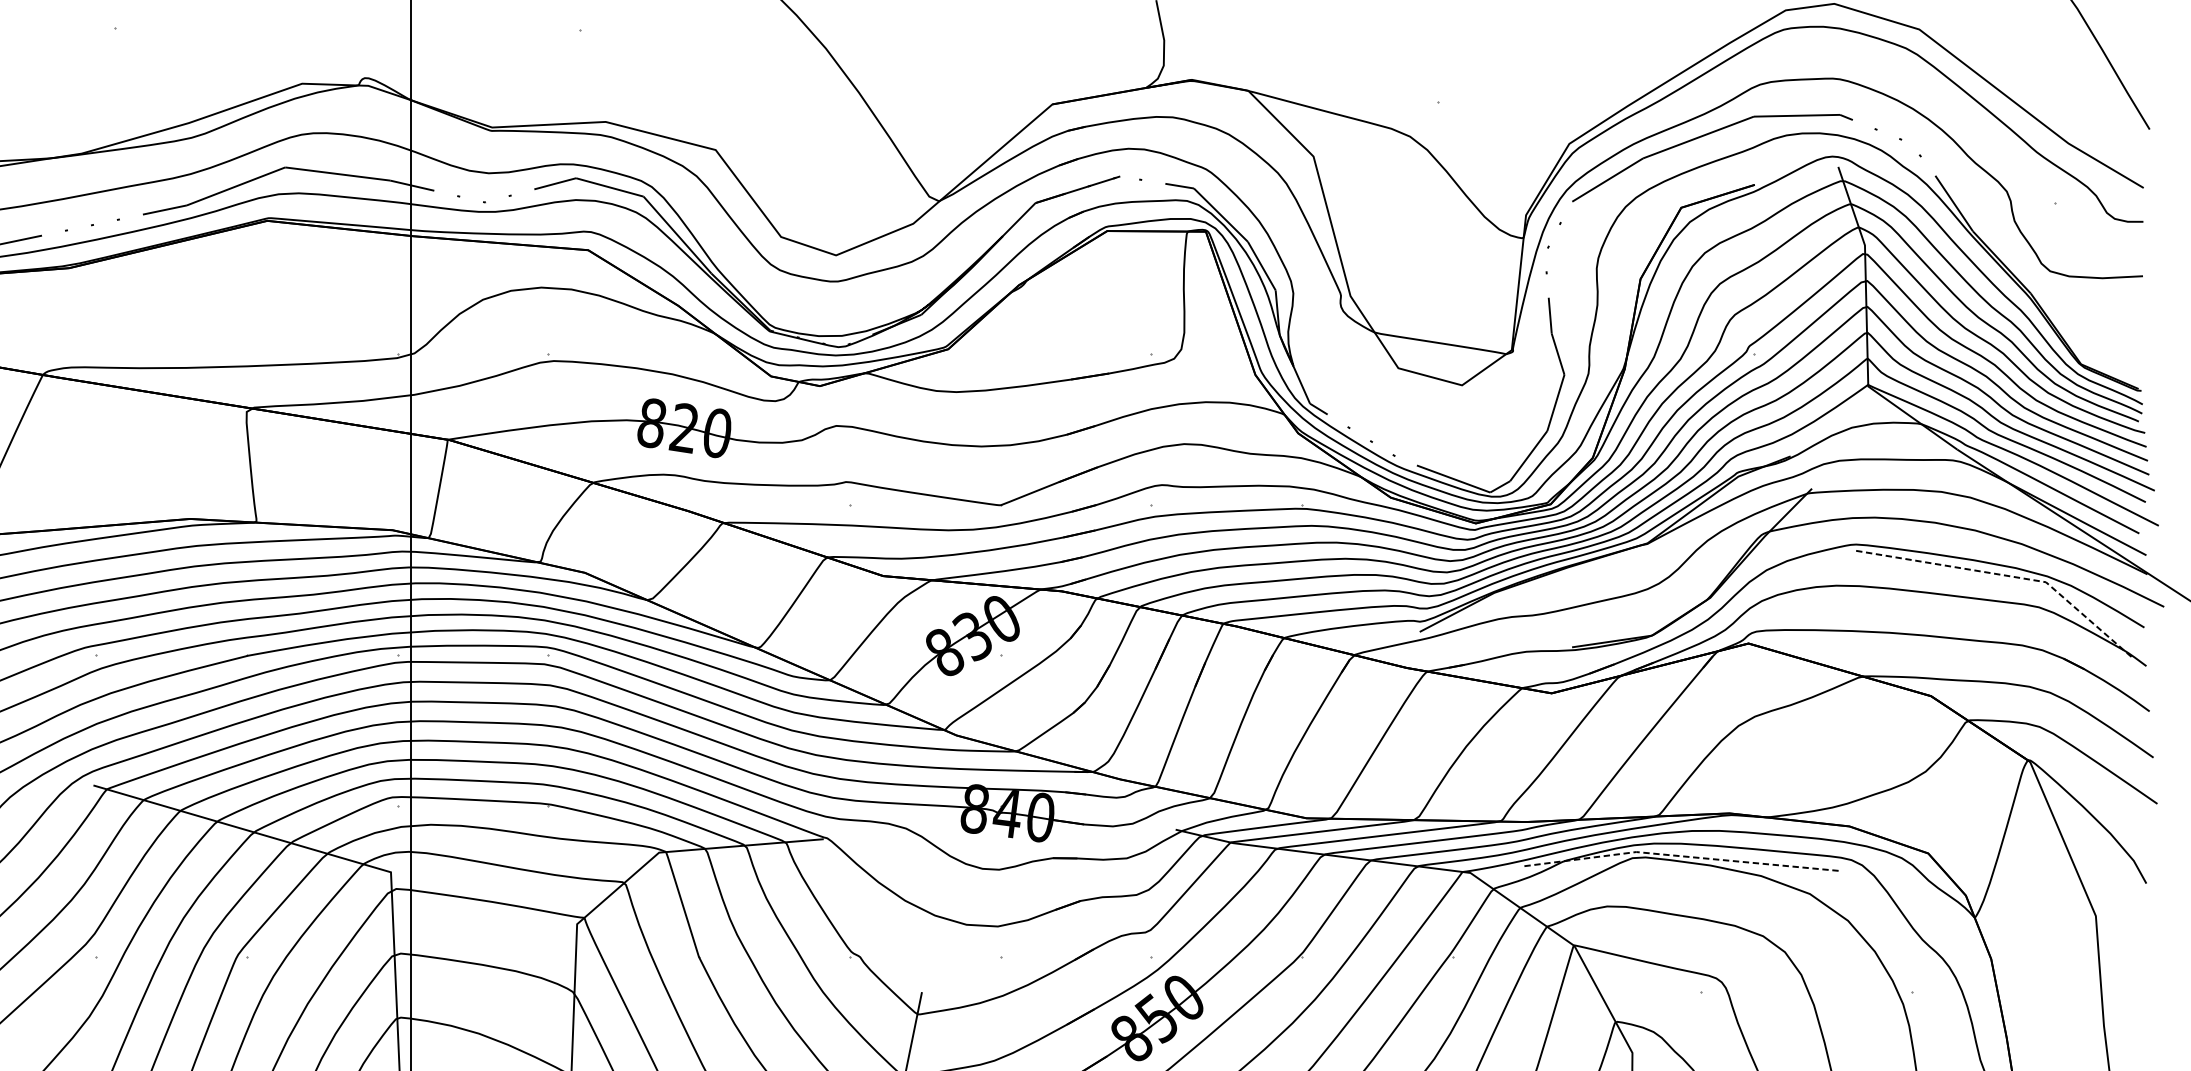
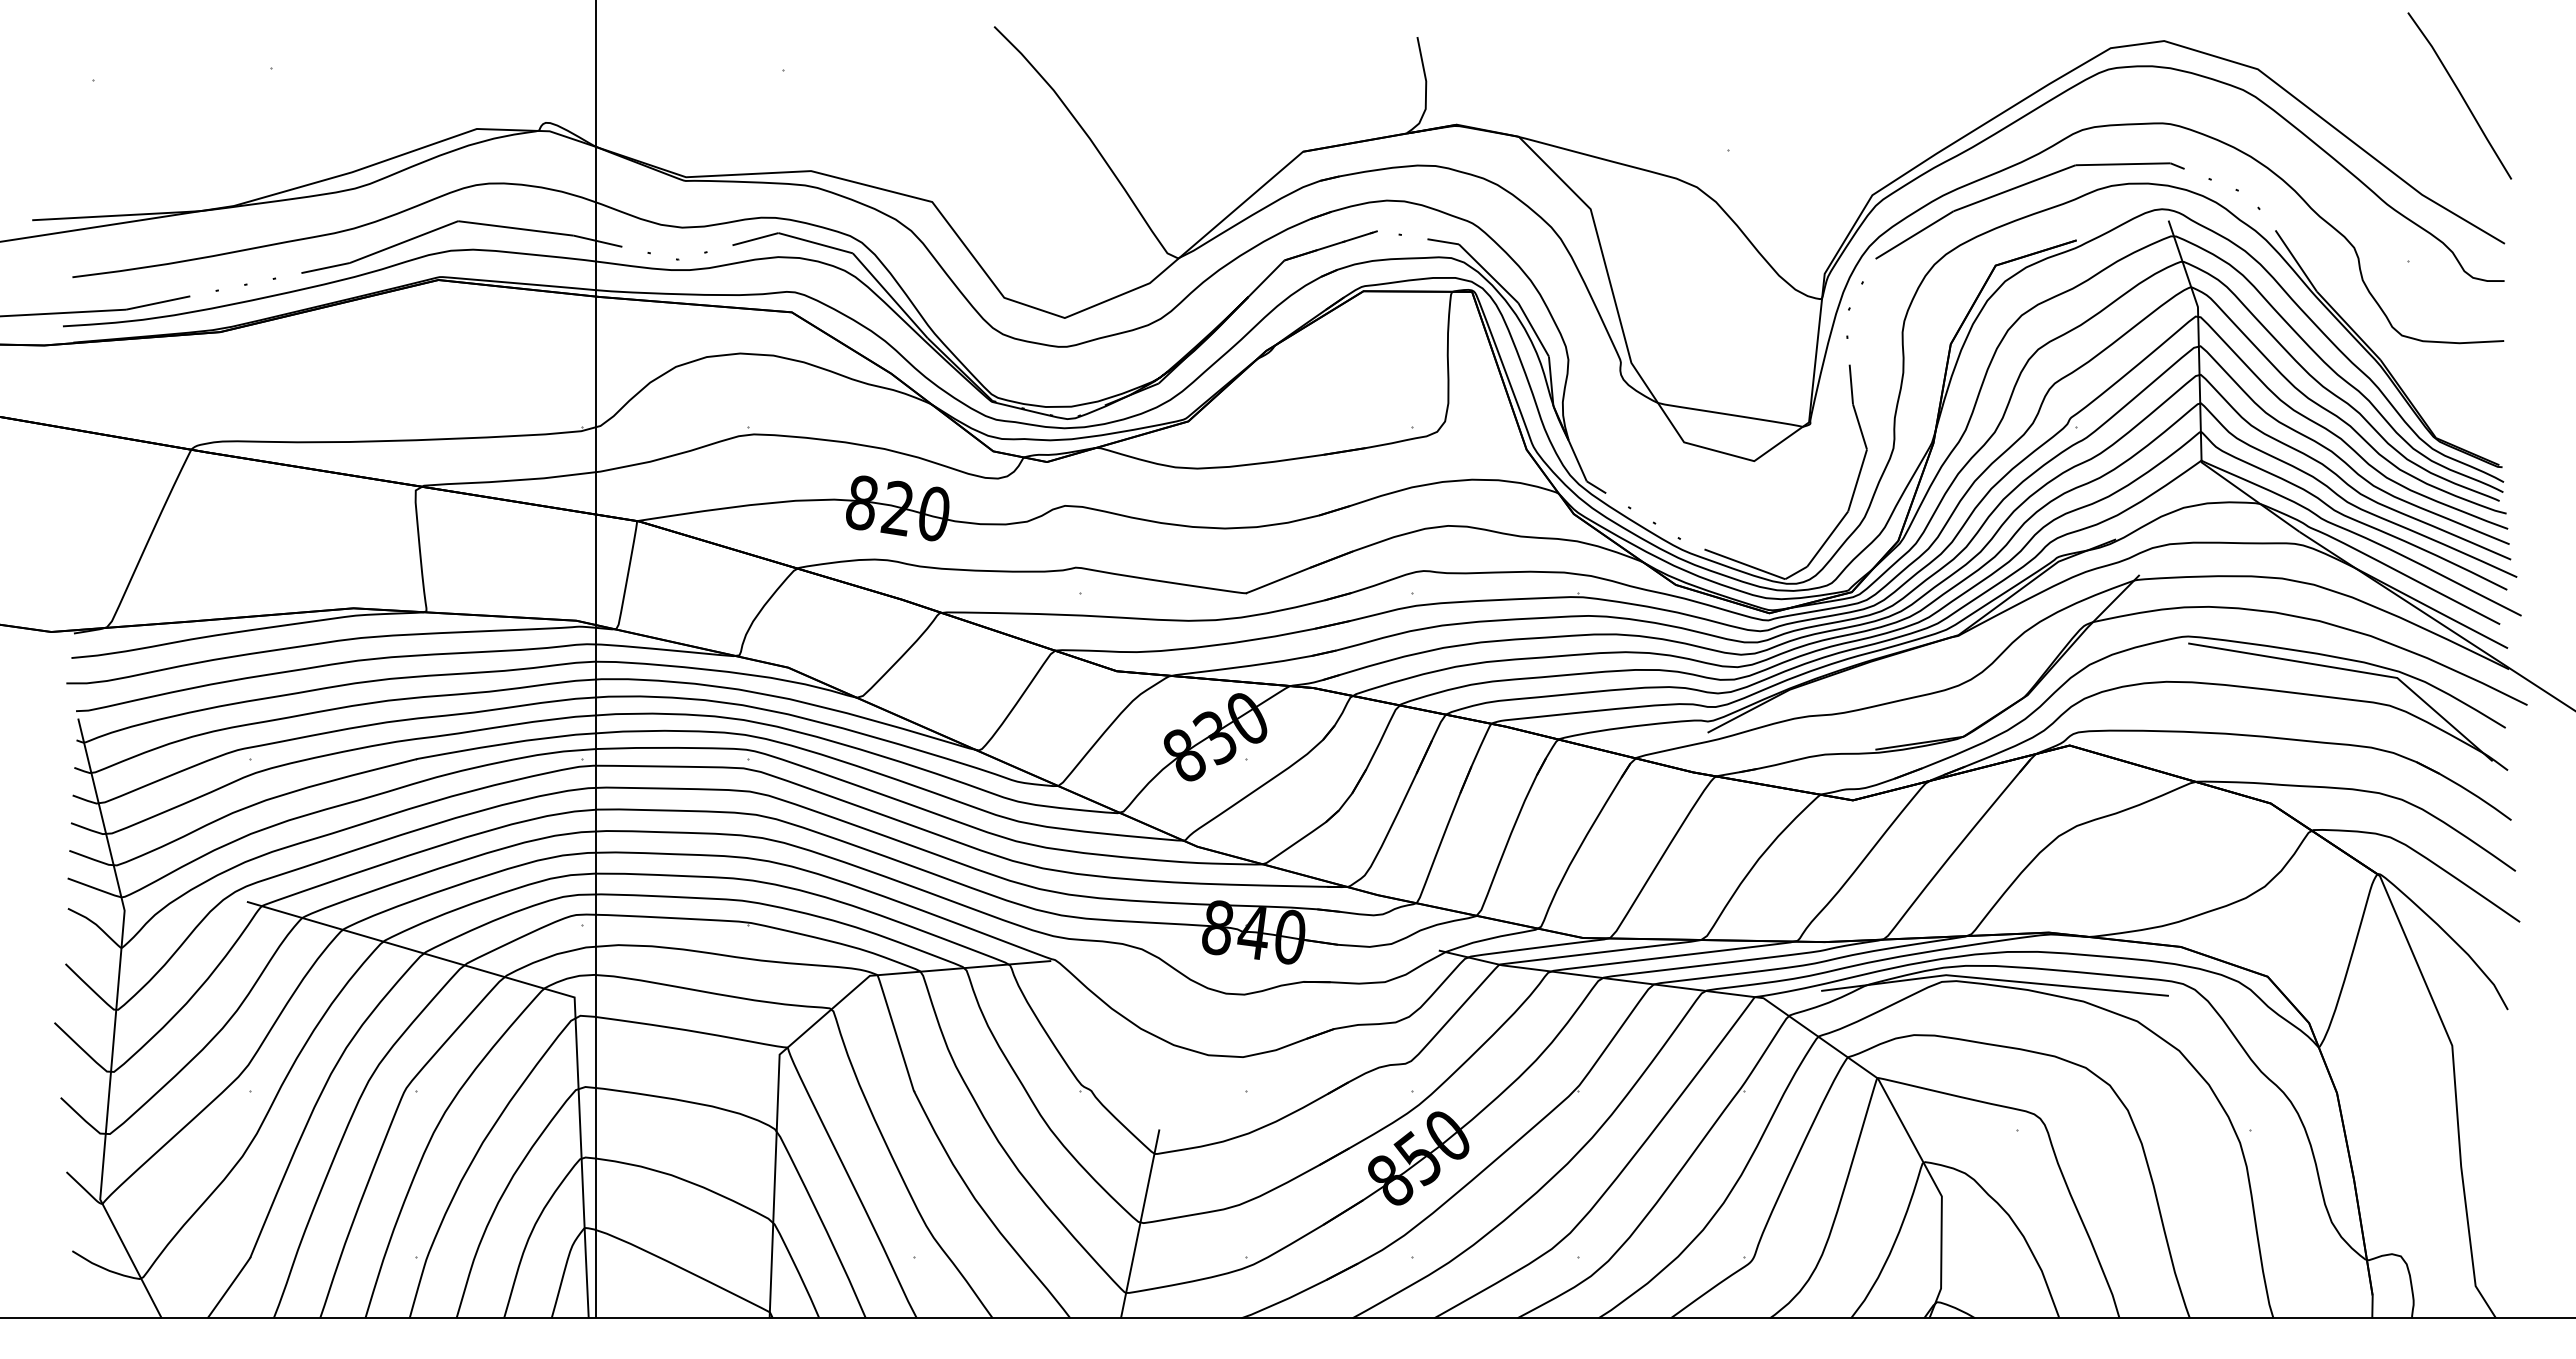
line: (2008, 576) -> (2355, 671), dashed -> solid
line: (1679, 855) -> (1993, 979), dashed -> solid

